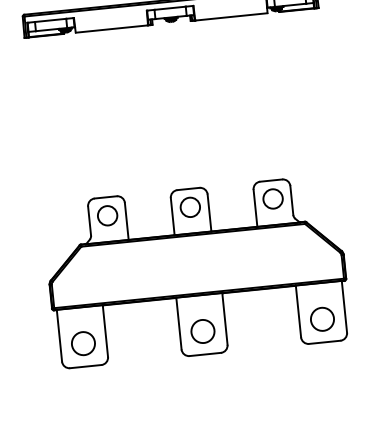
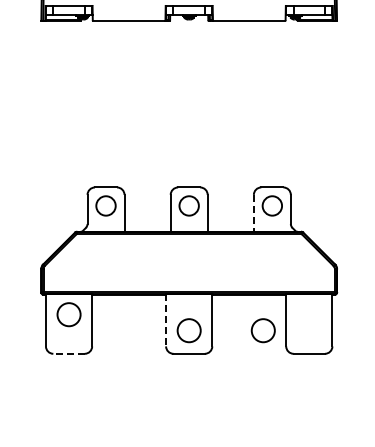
line: (255, 208) -> (253, 213), solid -> dashed
circle: (321, 319) -> (262, 330), moved
line: (179, 323) -> (166, 320), solid -> dashed
circle: (82, 343) -> (68, 314), moved
line: (86, 366) -> (69, 353), solid -> dashed

